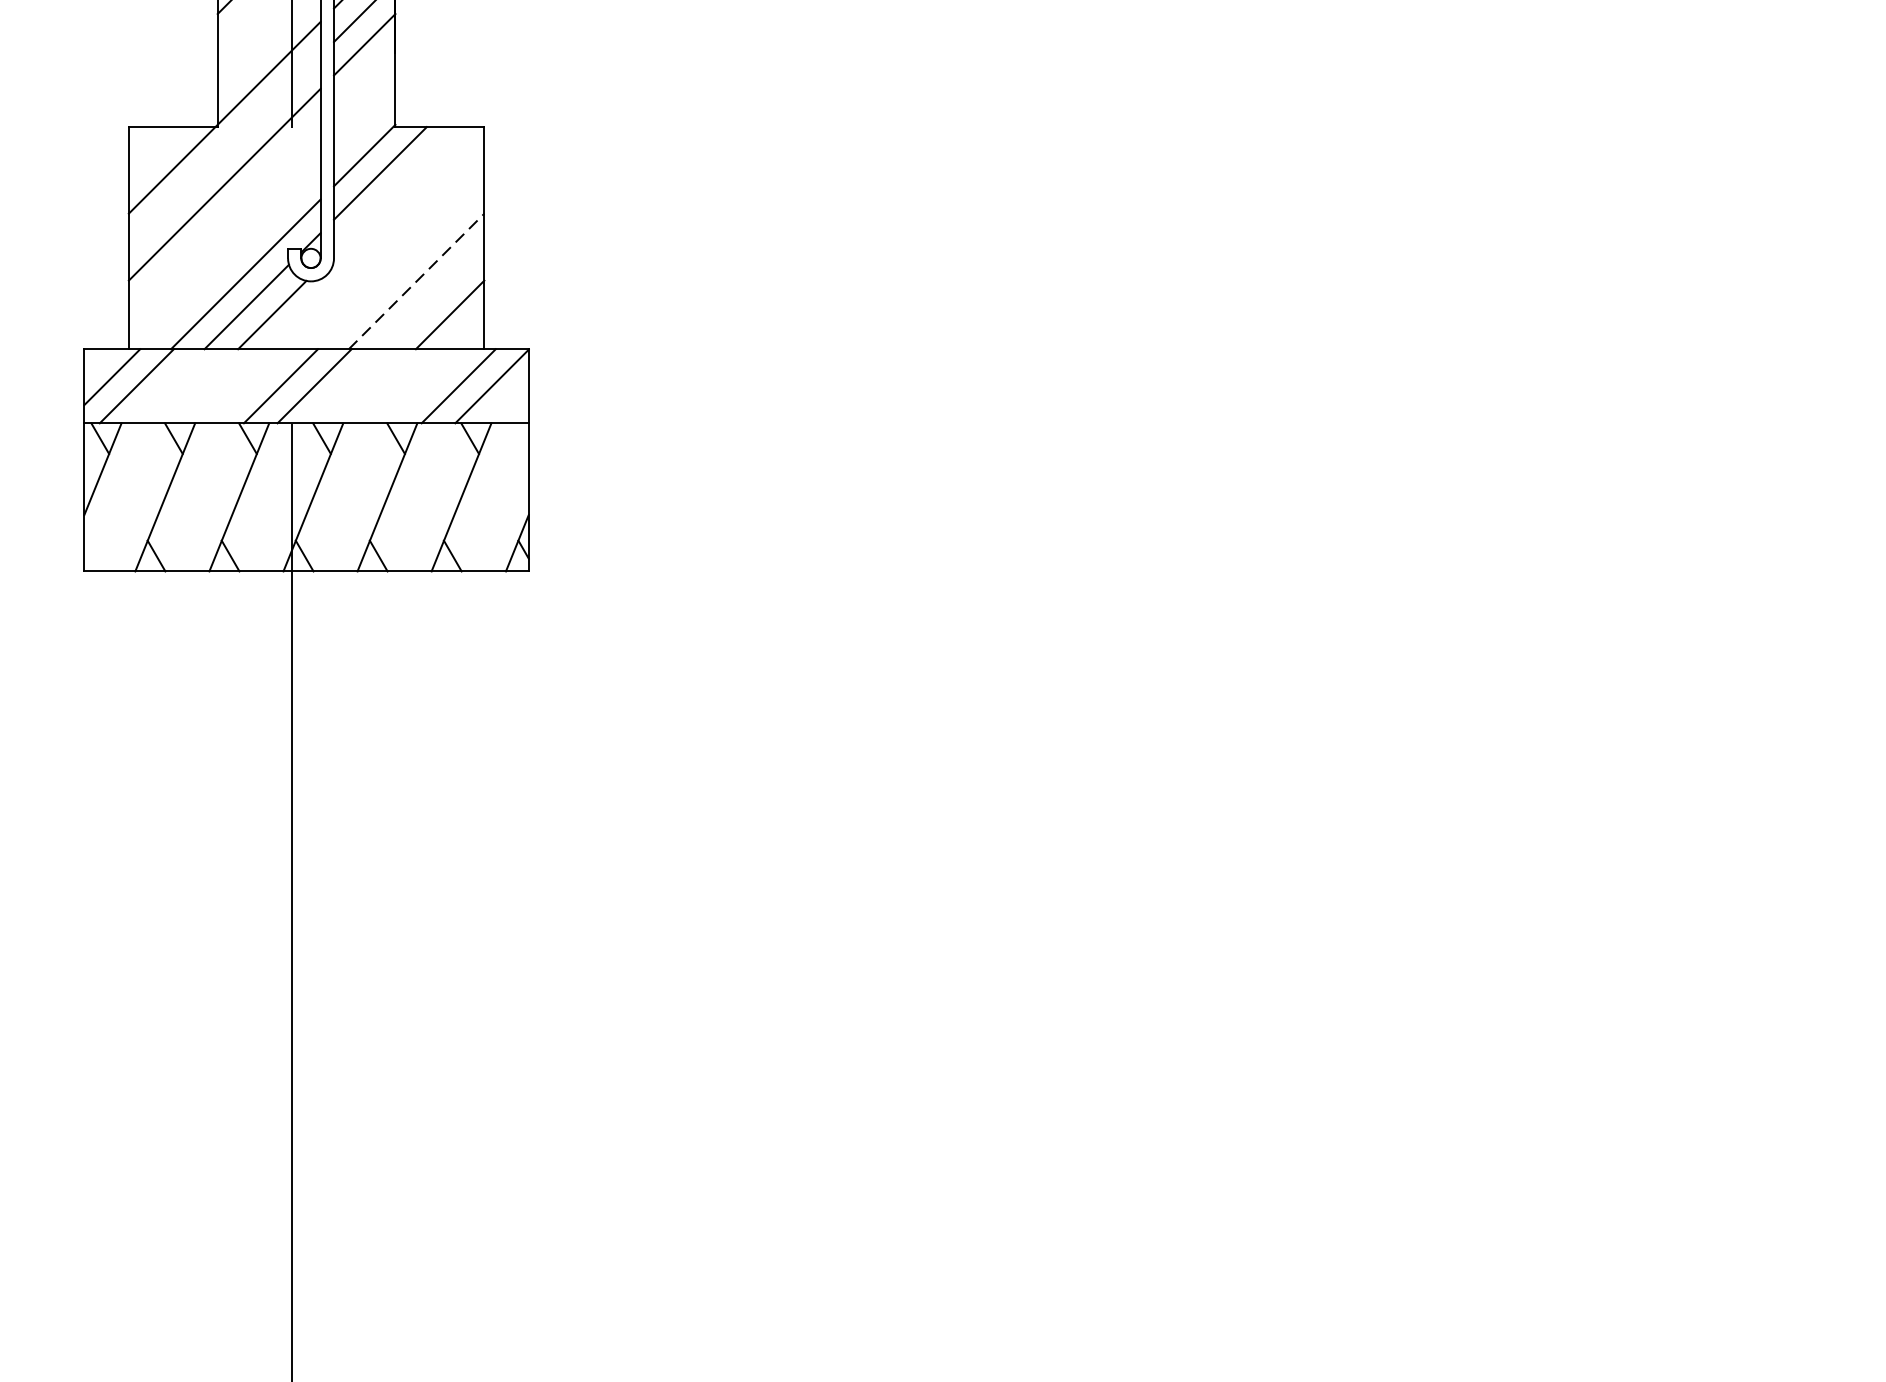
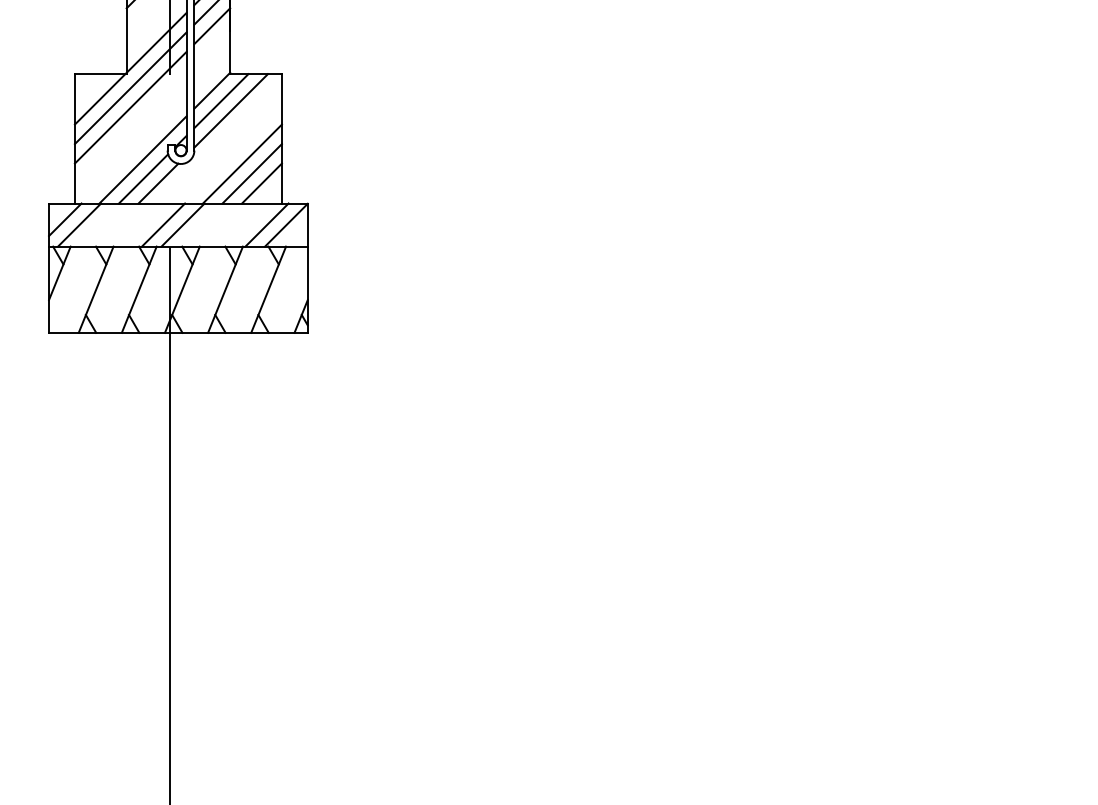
line: (224, 151) -> (130, 88), added
line: (396, 189) -> (230, 110), added
line: (416, 282) -> (242, 164), dashed -> solid
line: (432, 297) -> (251, 173), added

